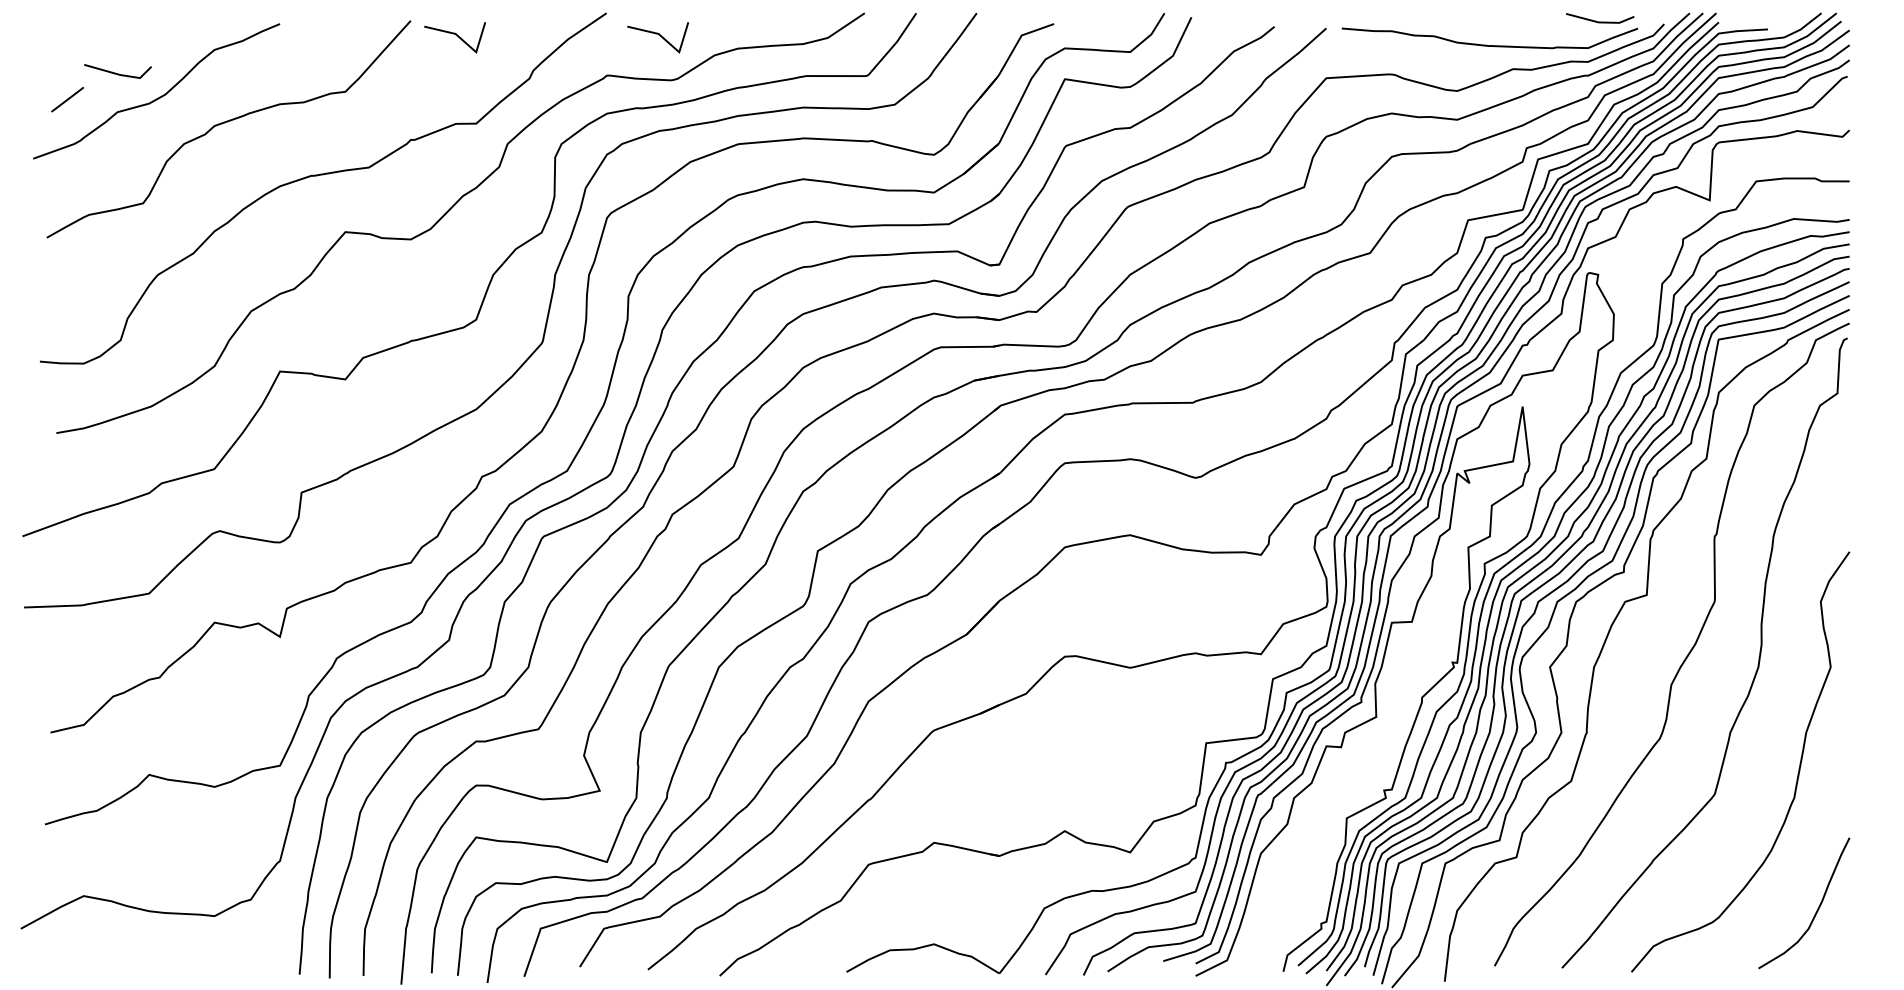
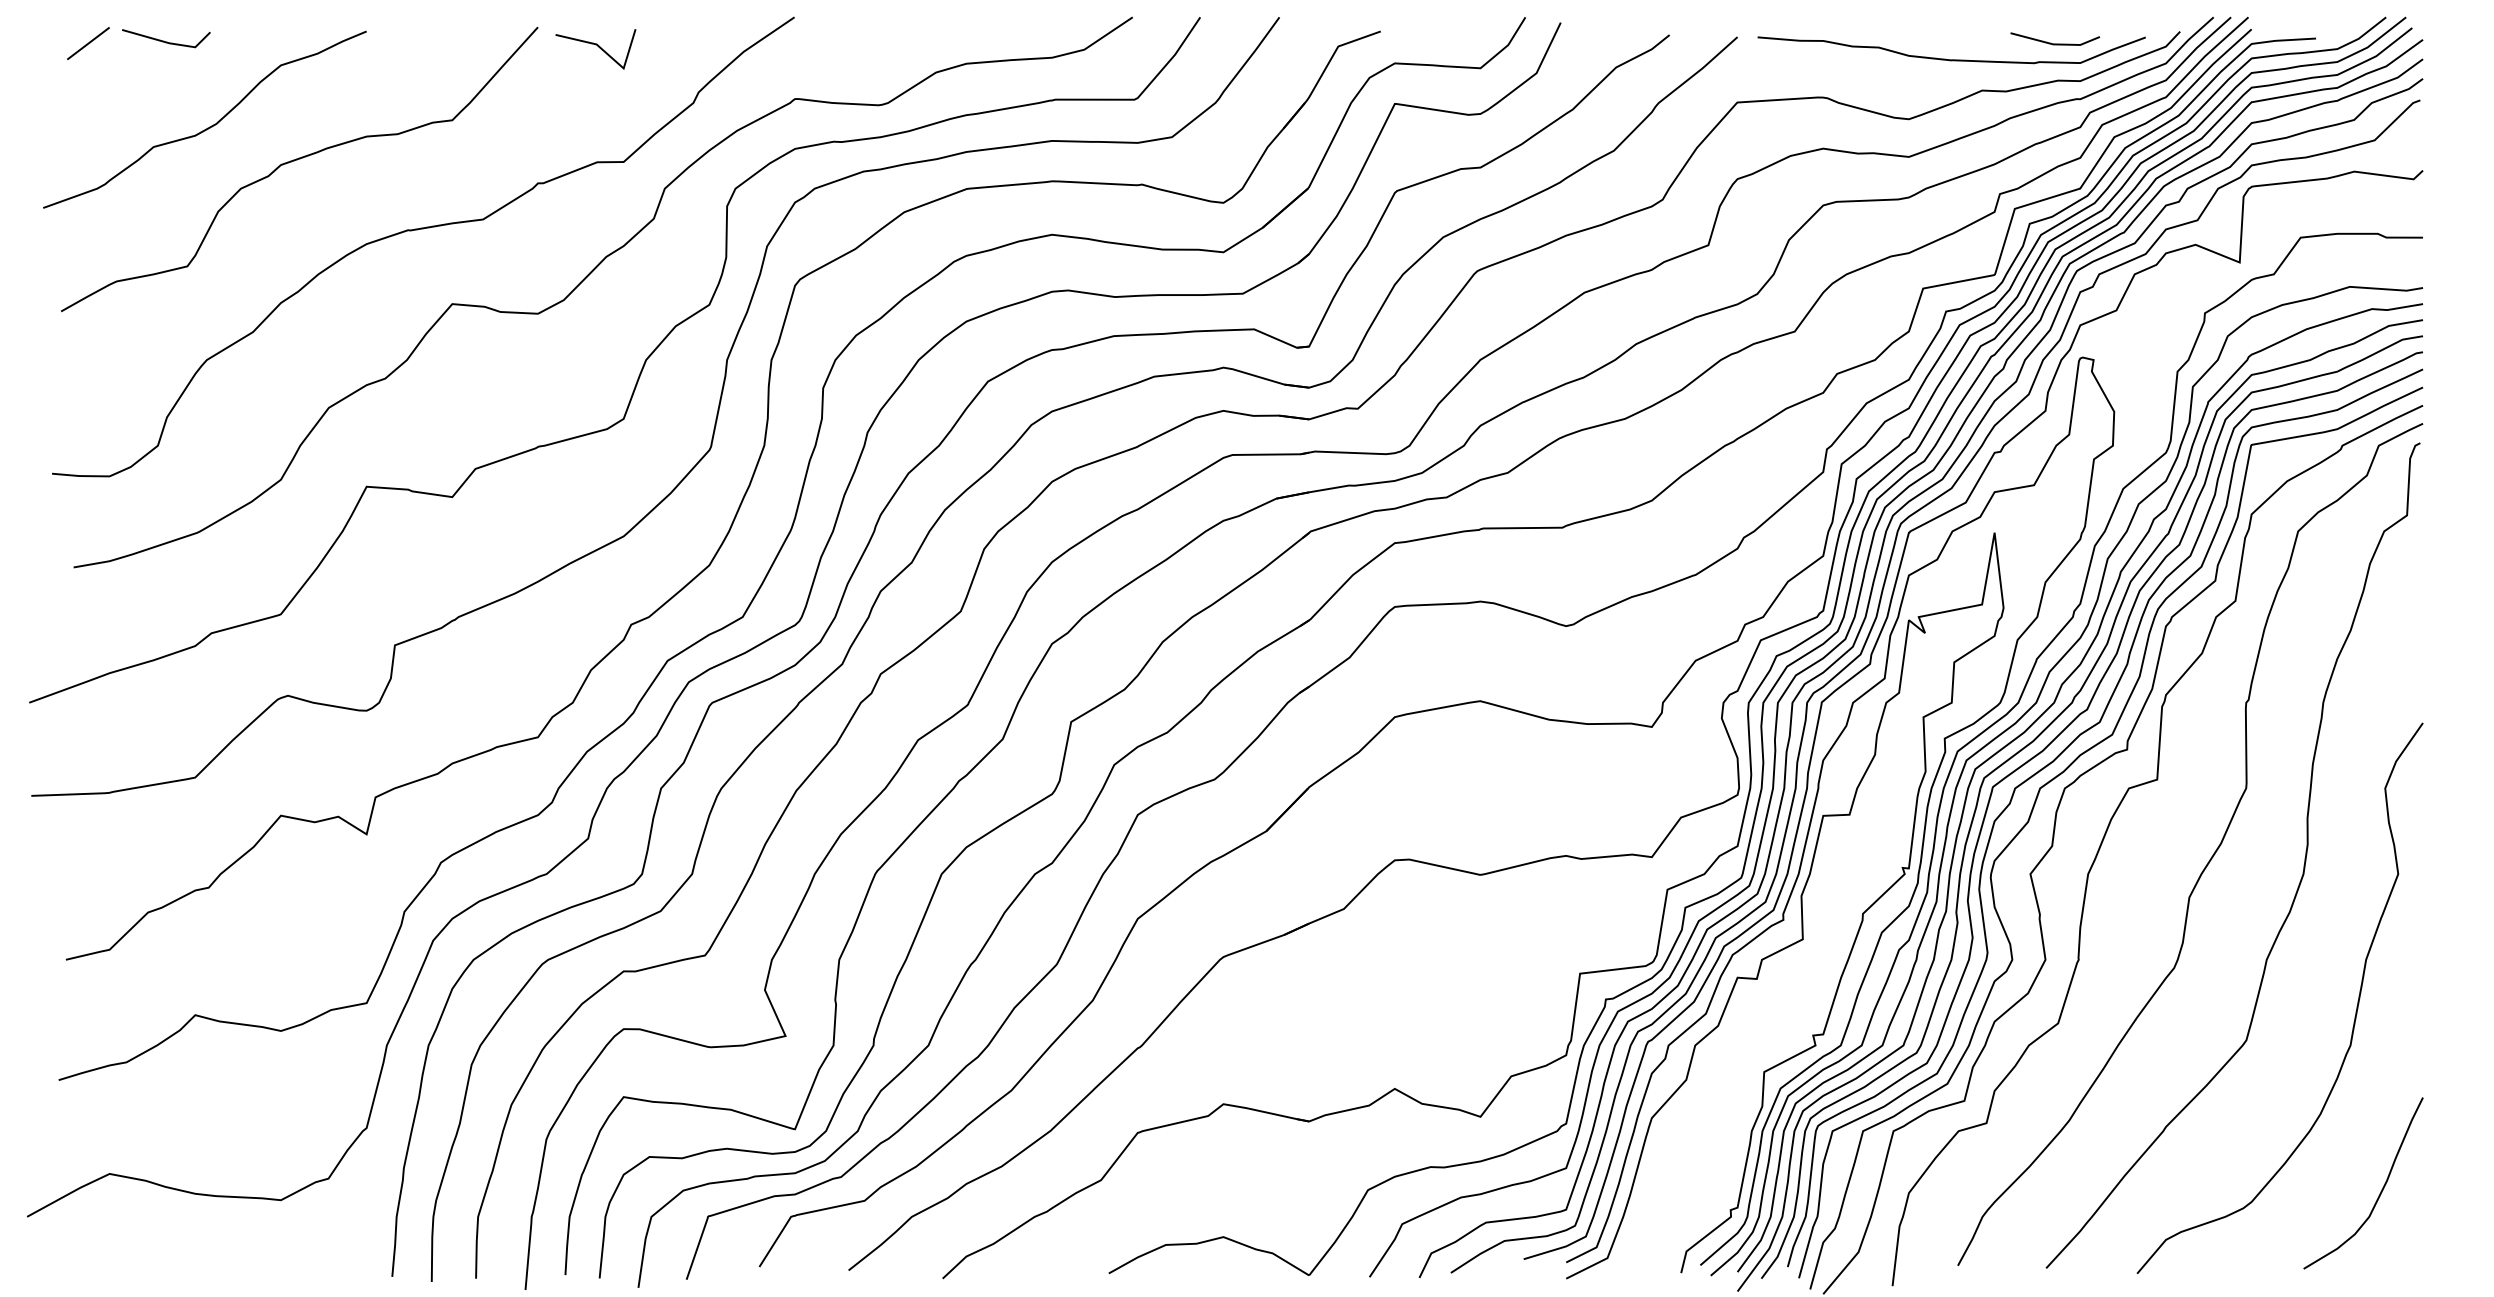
line: (1600, 21) -> (2055, 43), moved
line: (659, 35) -> (863, 46), removed
line: (118, 73) -> (166, 41), moved
line: (67, 99) -> (88, 43), moved

